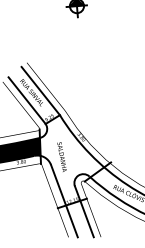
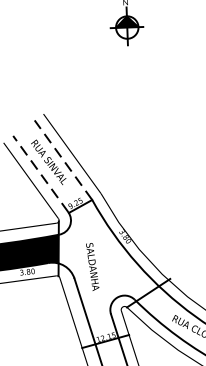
line: (40, 91) -> (63, 160), solid -> dashed
line: (26, 100) -> (40, 174), solid -> dashed

